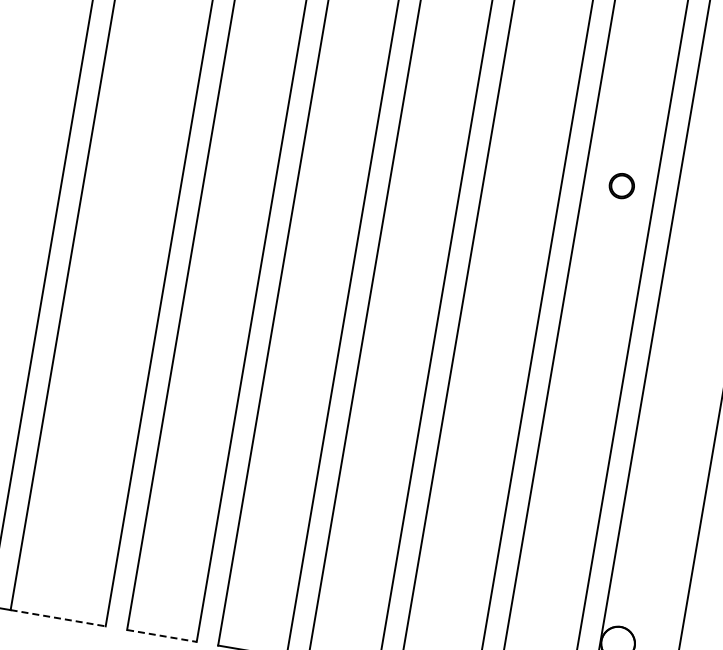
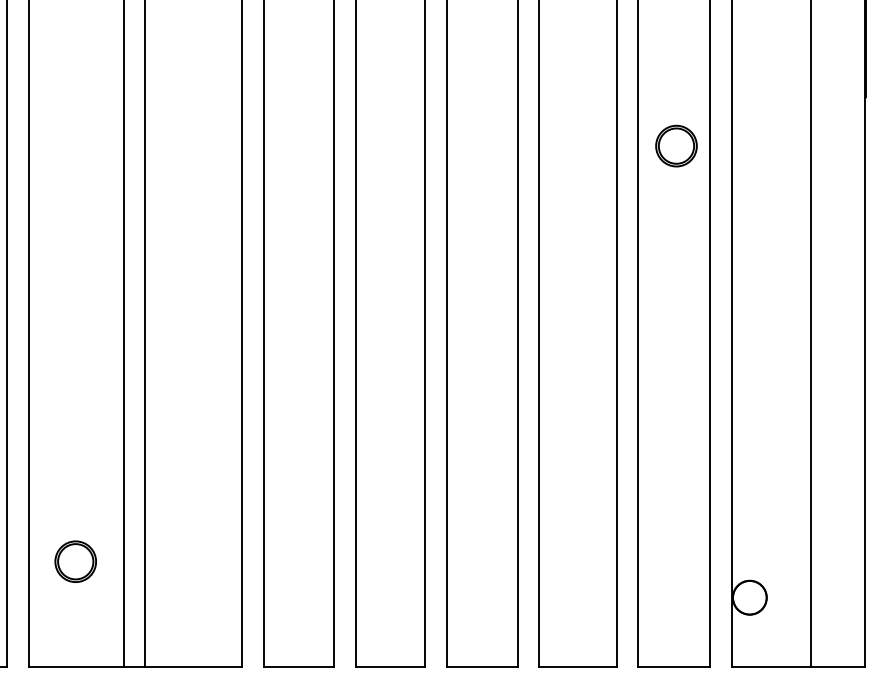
part: (621, 185) -> (676, 145), size x1.67
line: (58, 618) -> (194, 667), dashed -> solid
line: (162, 636) -> (299, 667), dashed -> solid

